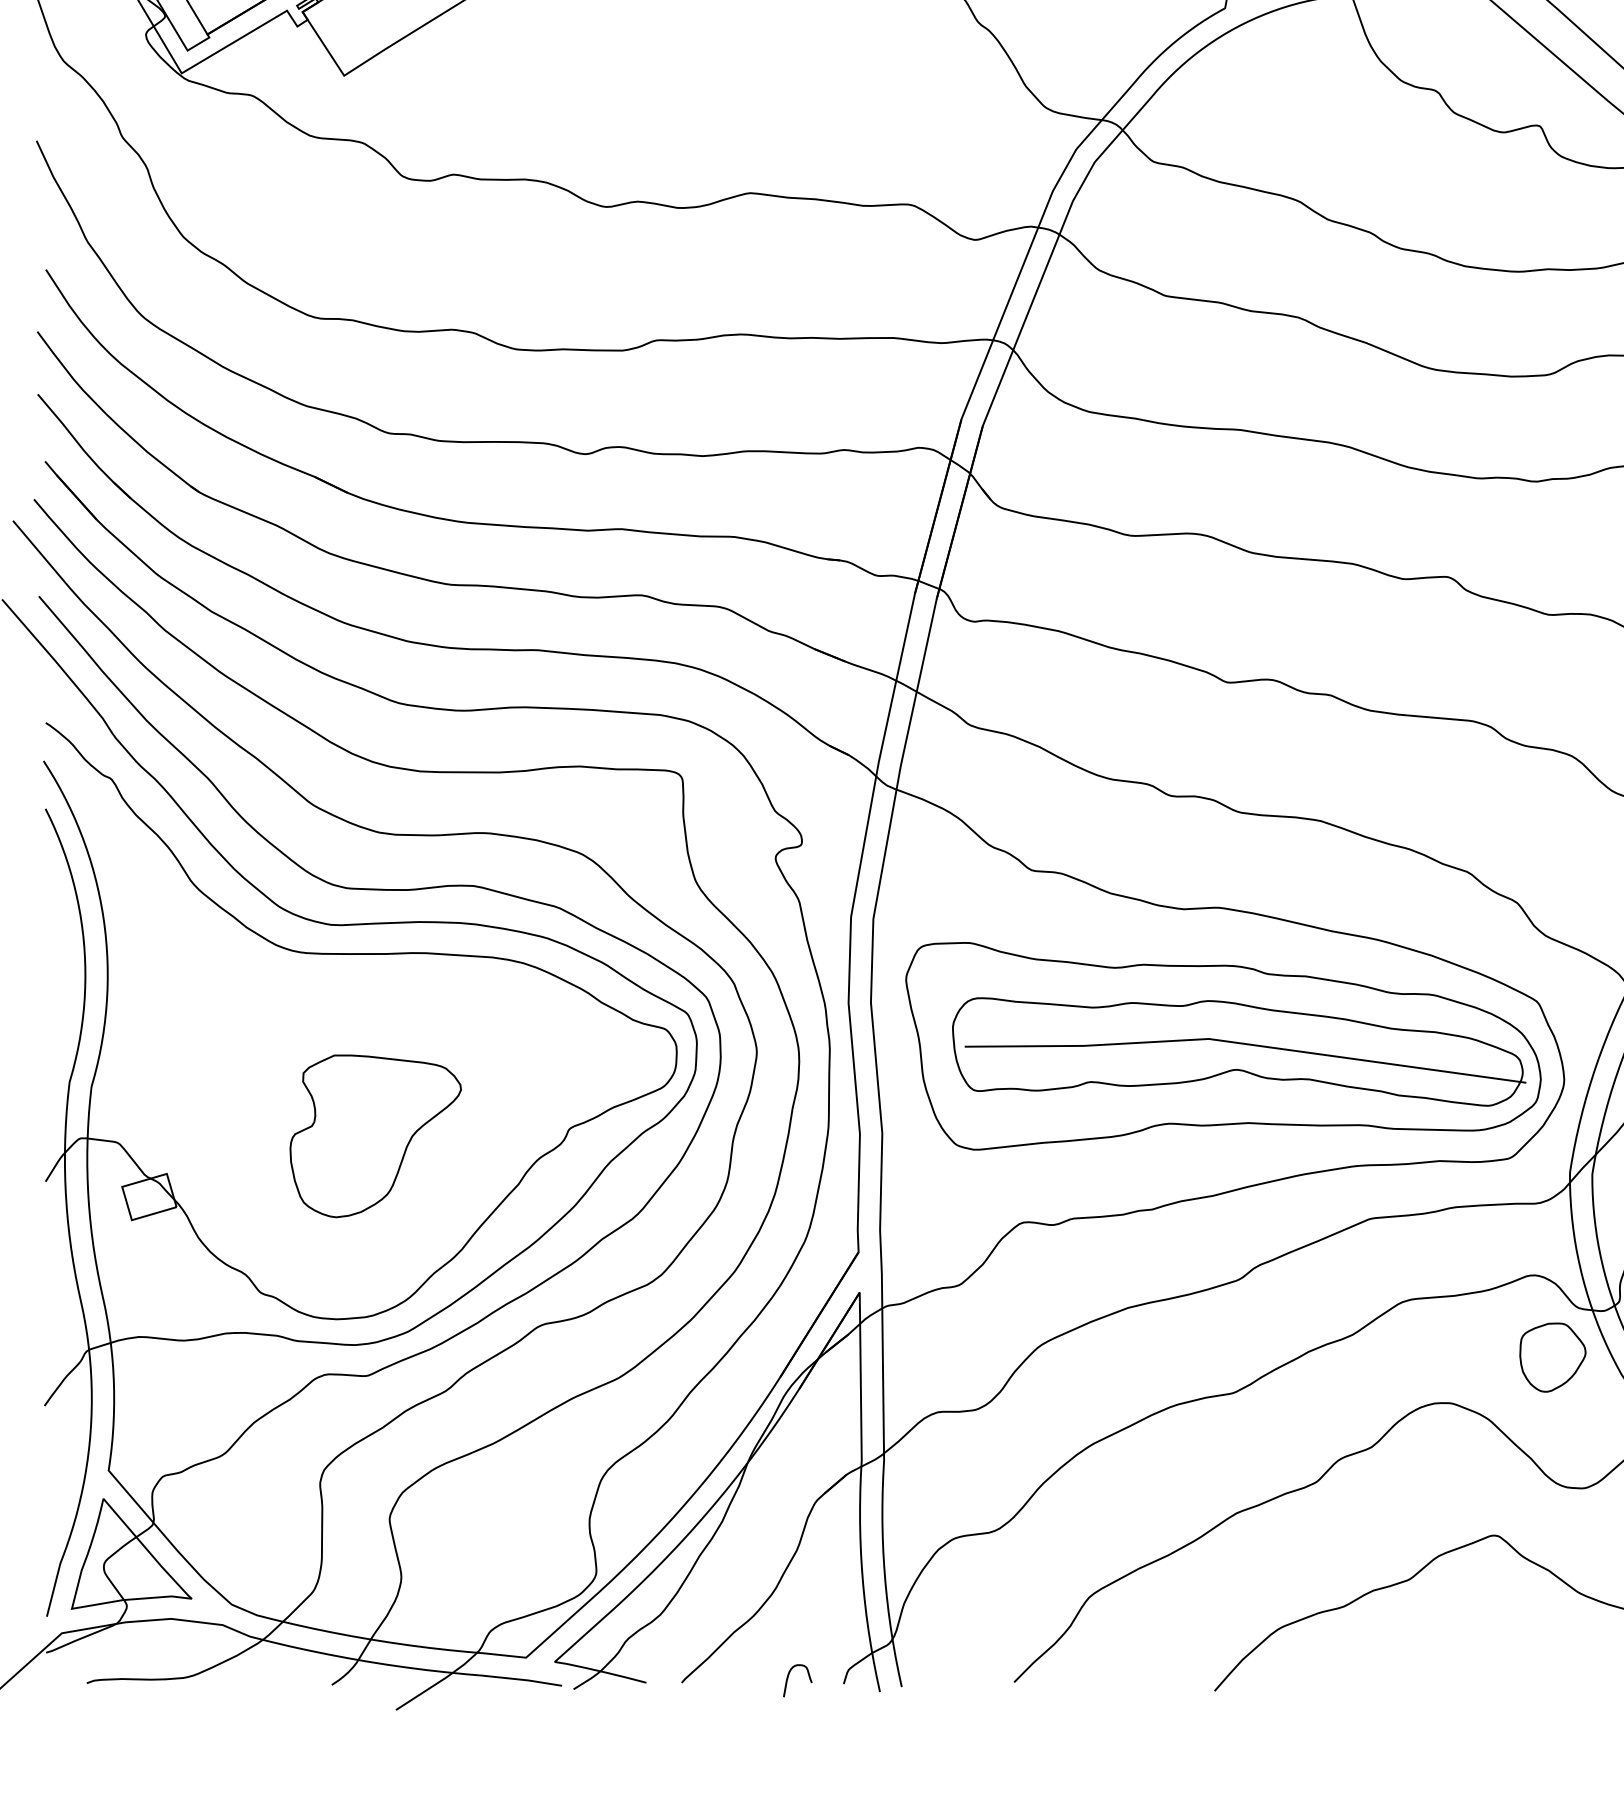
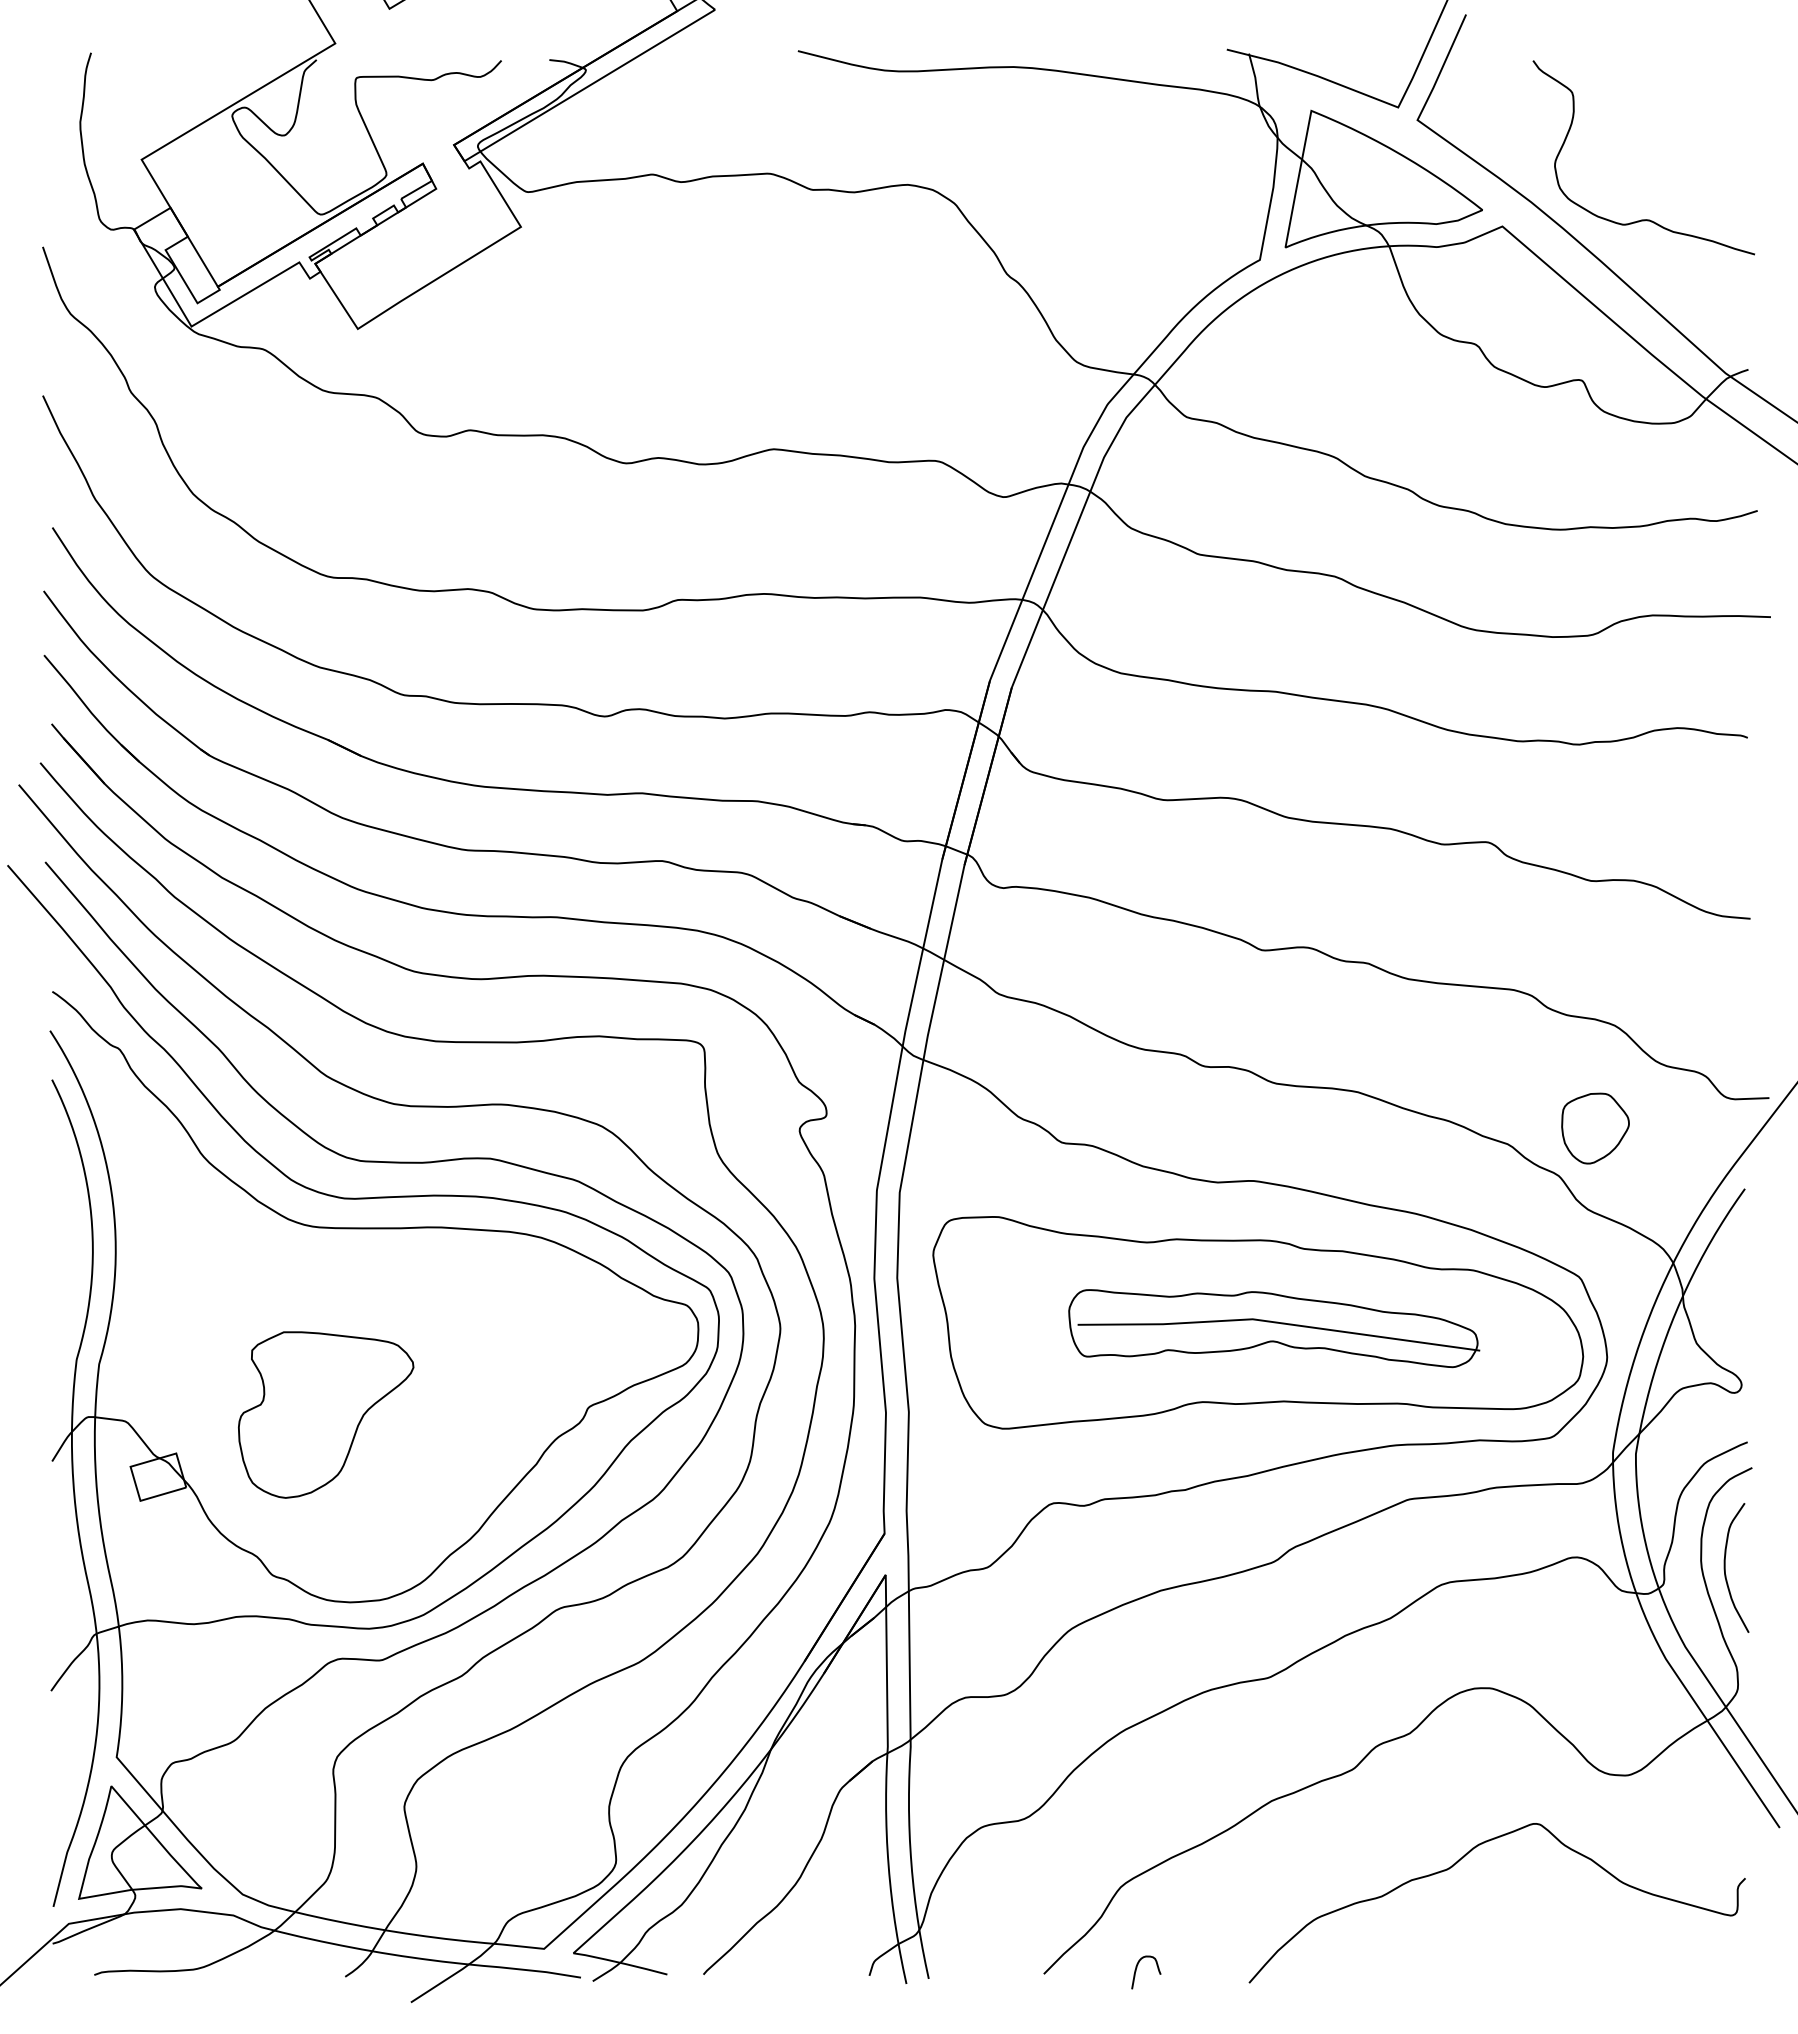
part: (1239, 1051) -> (1274, 1328), size x0.7
part: (376, 1135) -> (326, 1414), moved
part: (1552, 1357) -> (1595, 1128), moved
curve: (789, 1676) -> (1137, 1968), moved

